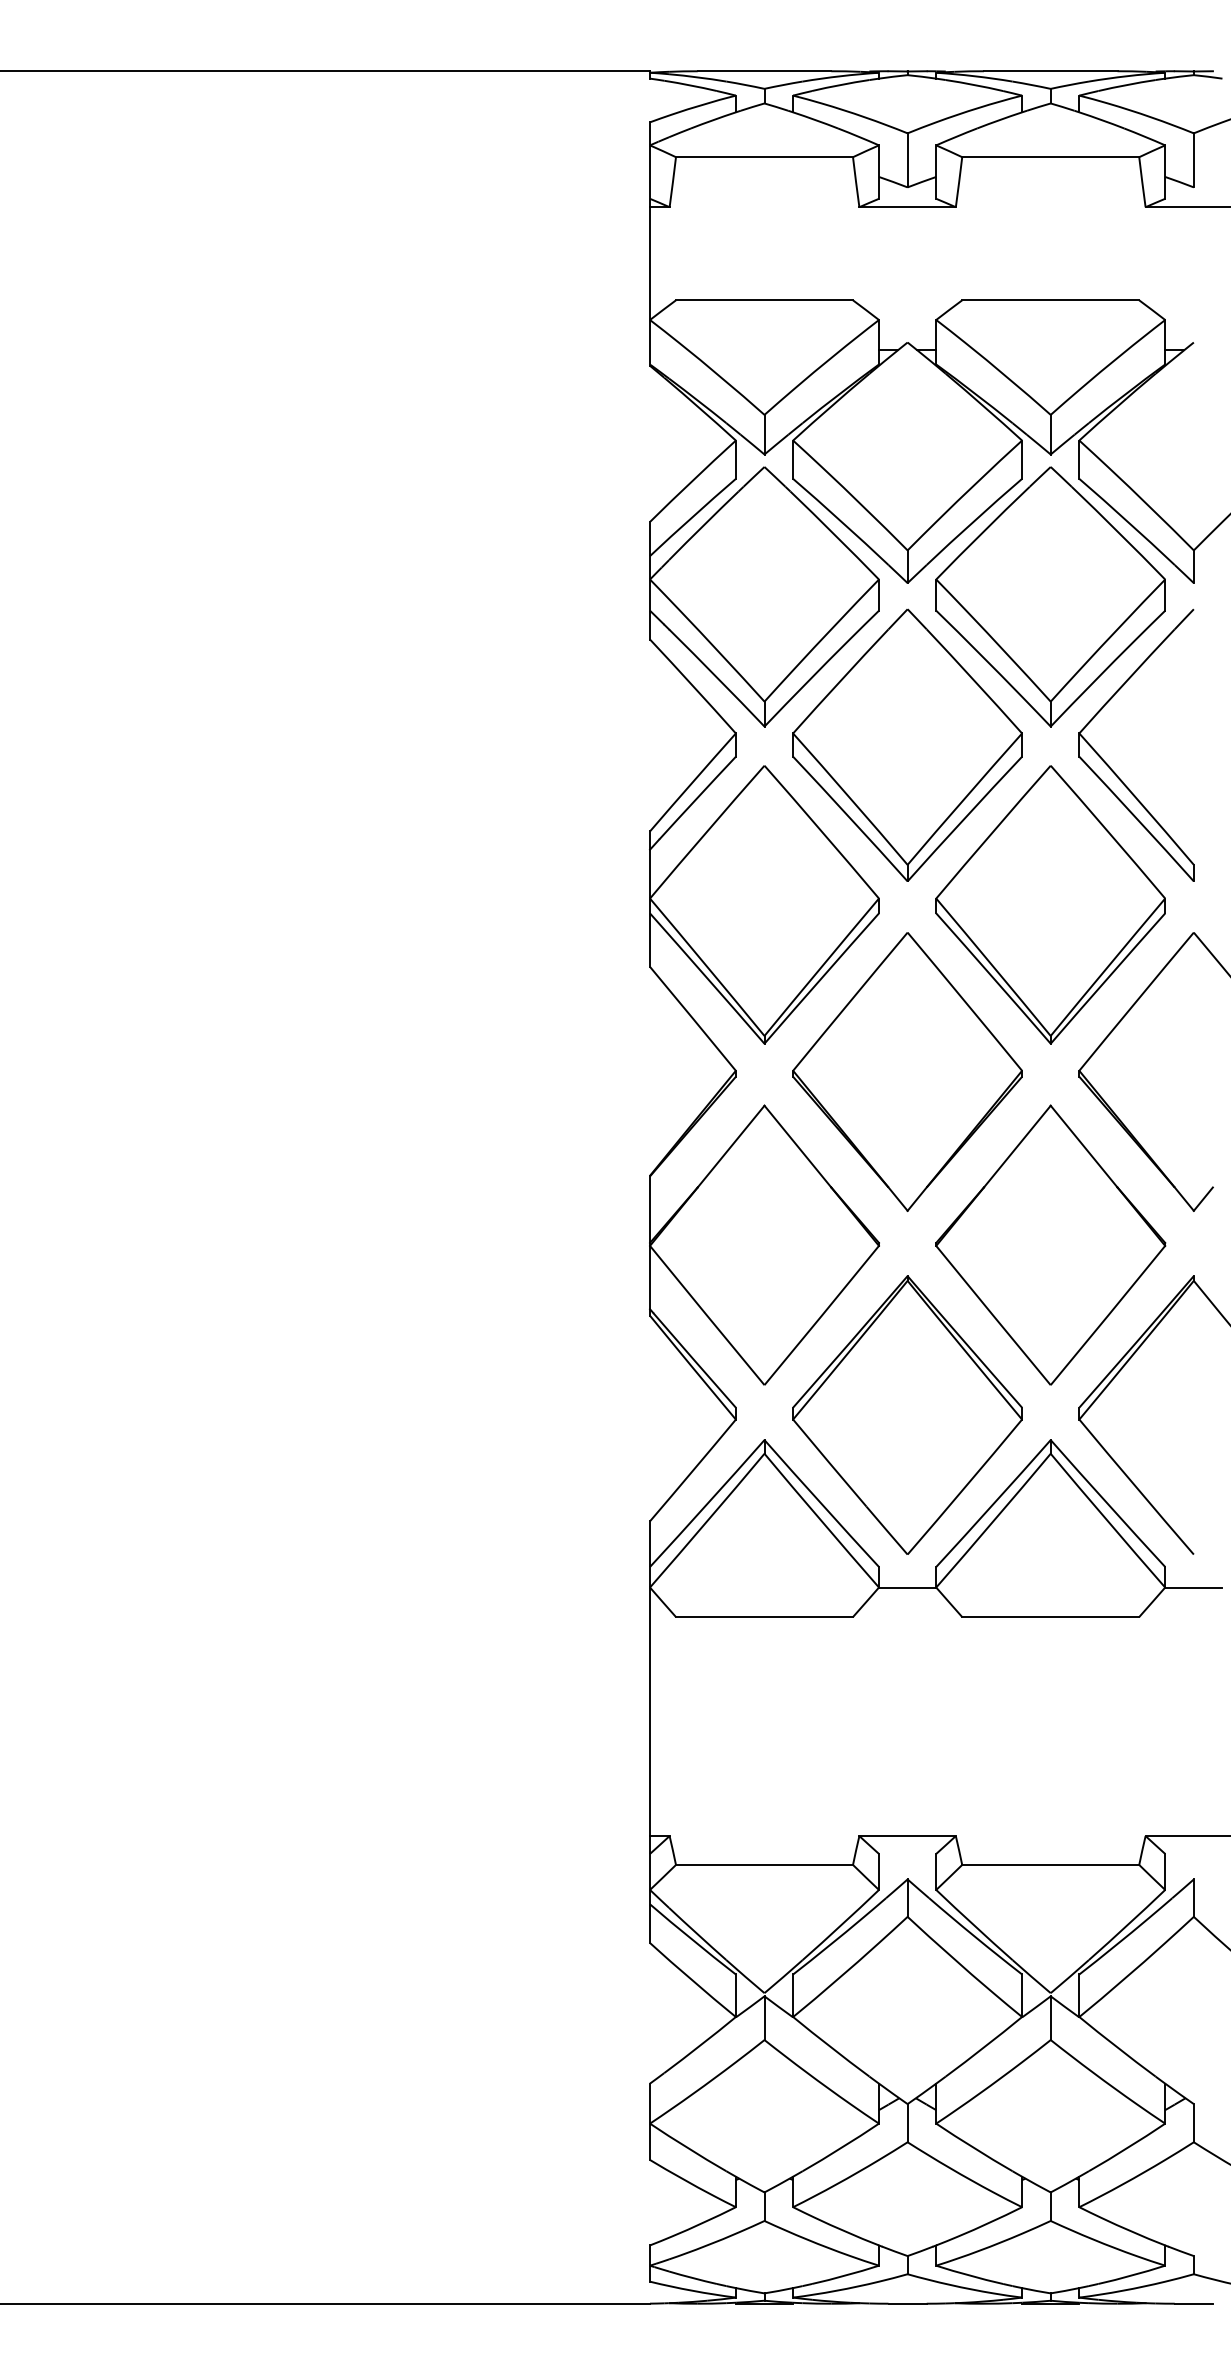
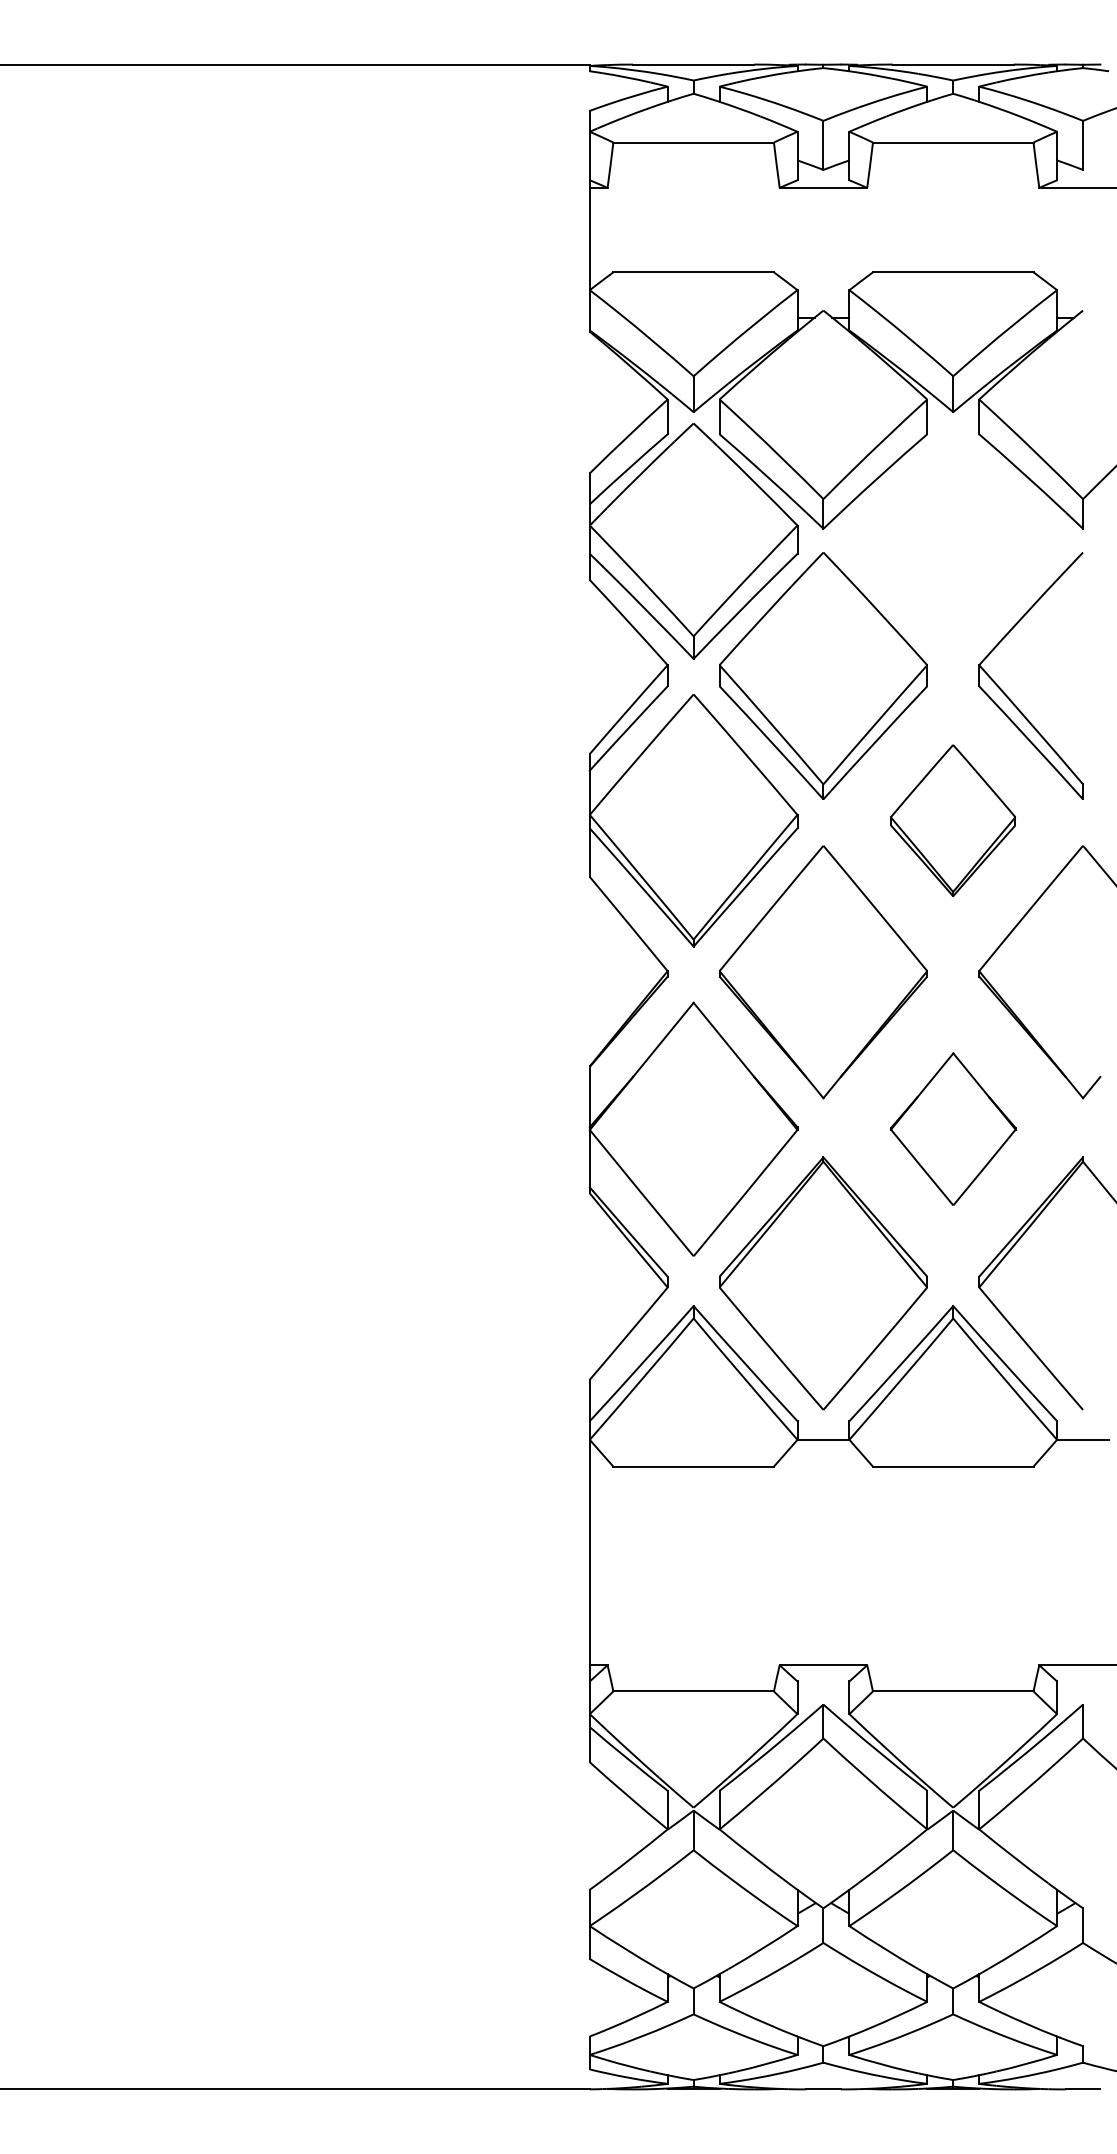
part: (1050, 596) -> (953, 540), removed
part: (1050, 904) -> (953, 820), size x0.6
part: (1050, 1244) -> (953, 1128), size x0.6

